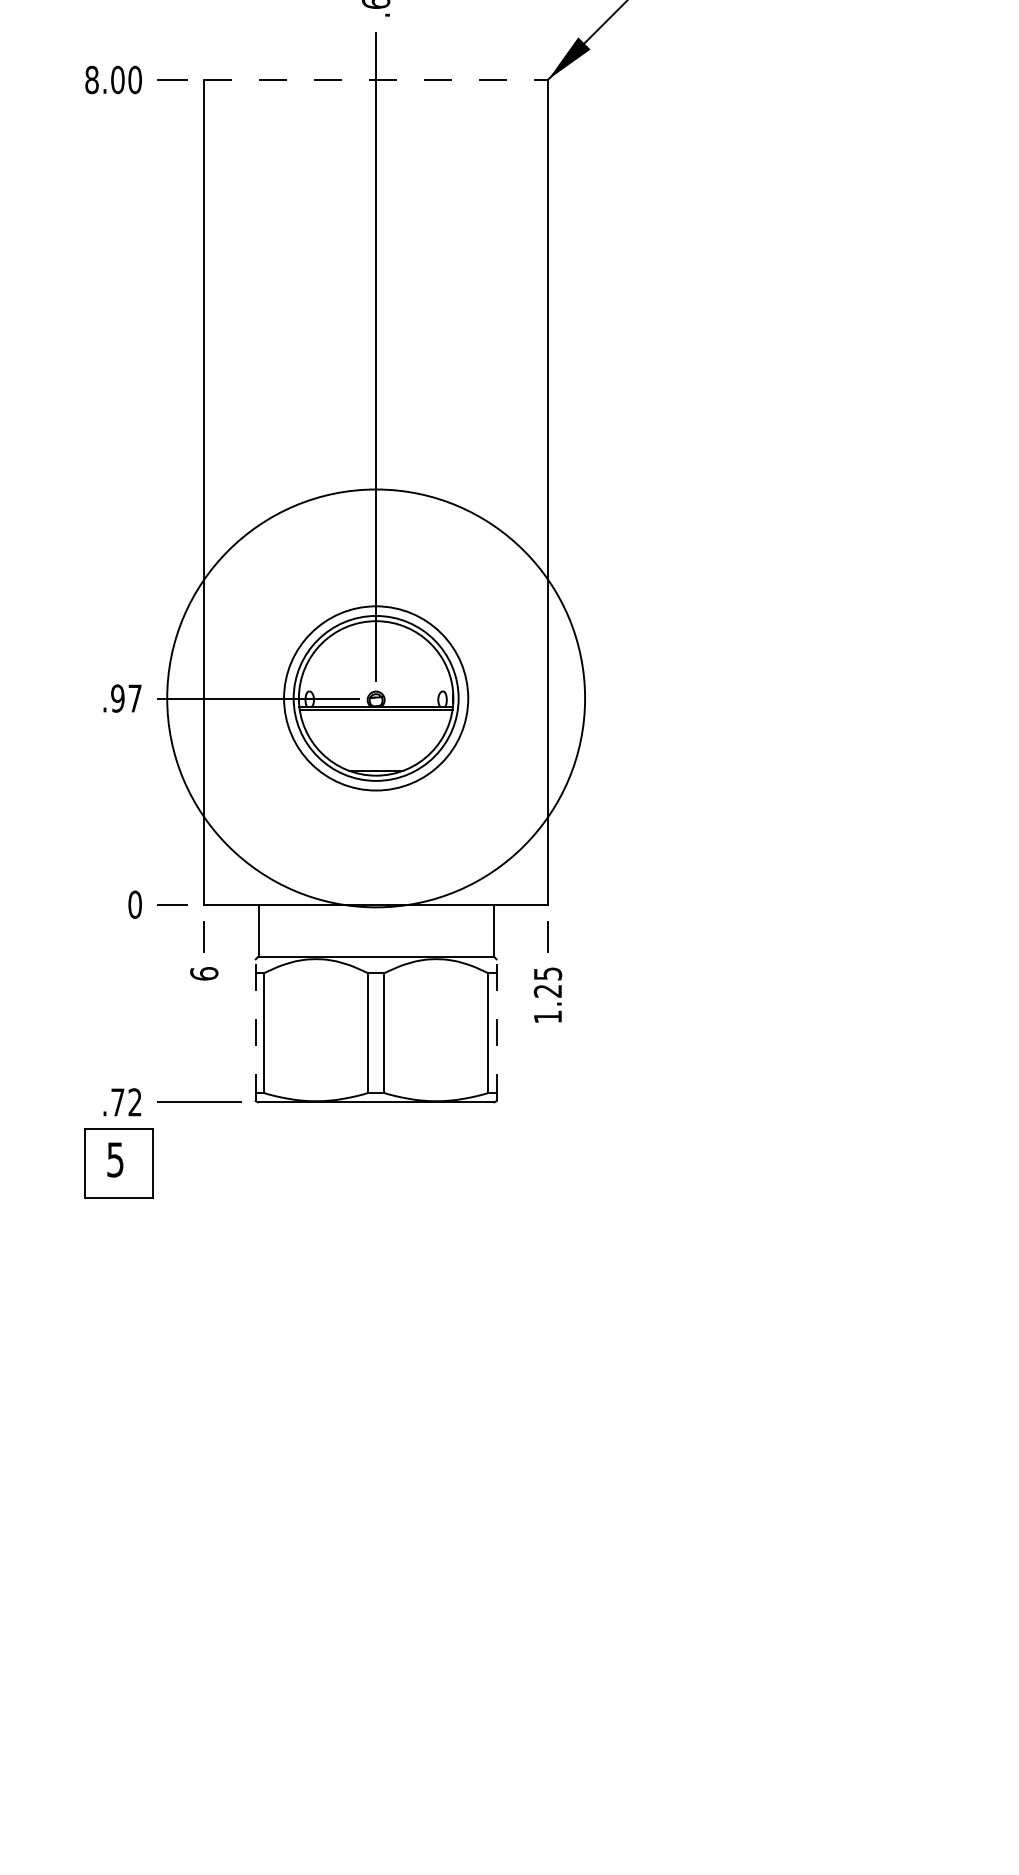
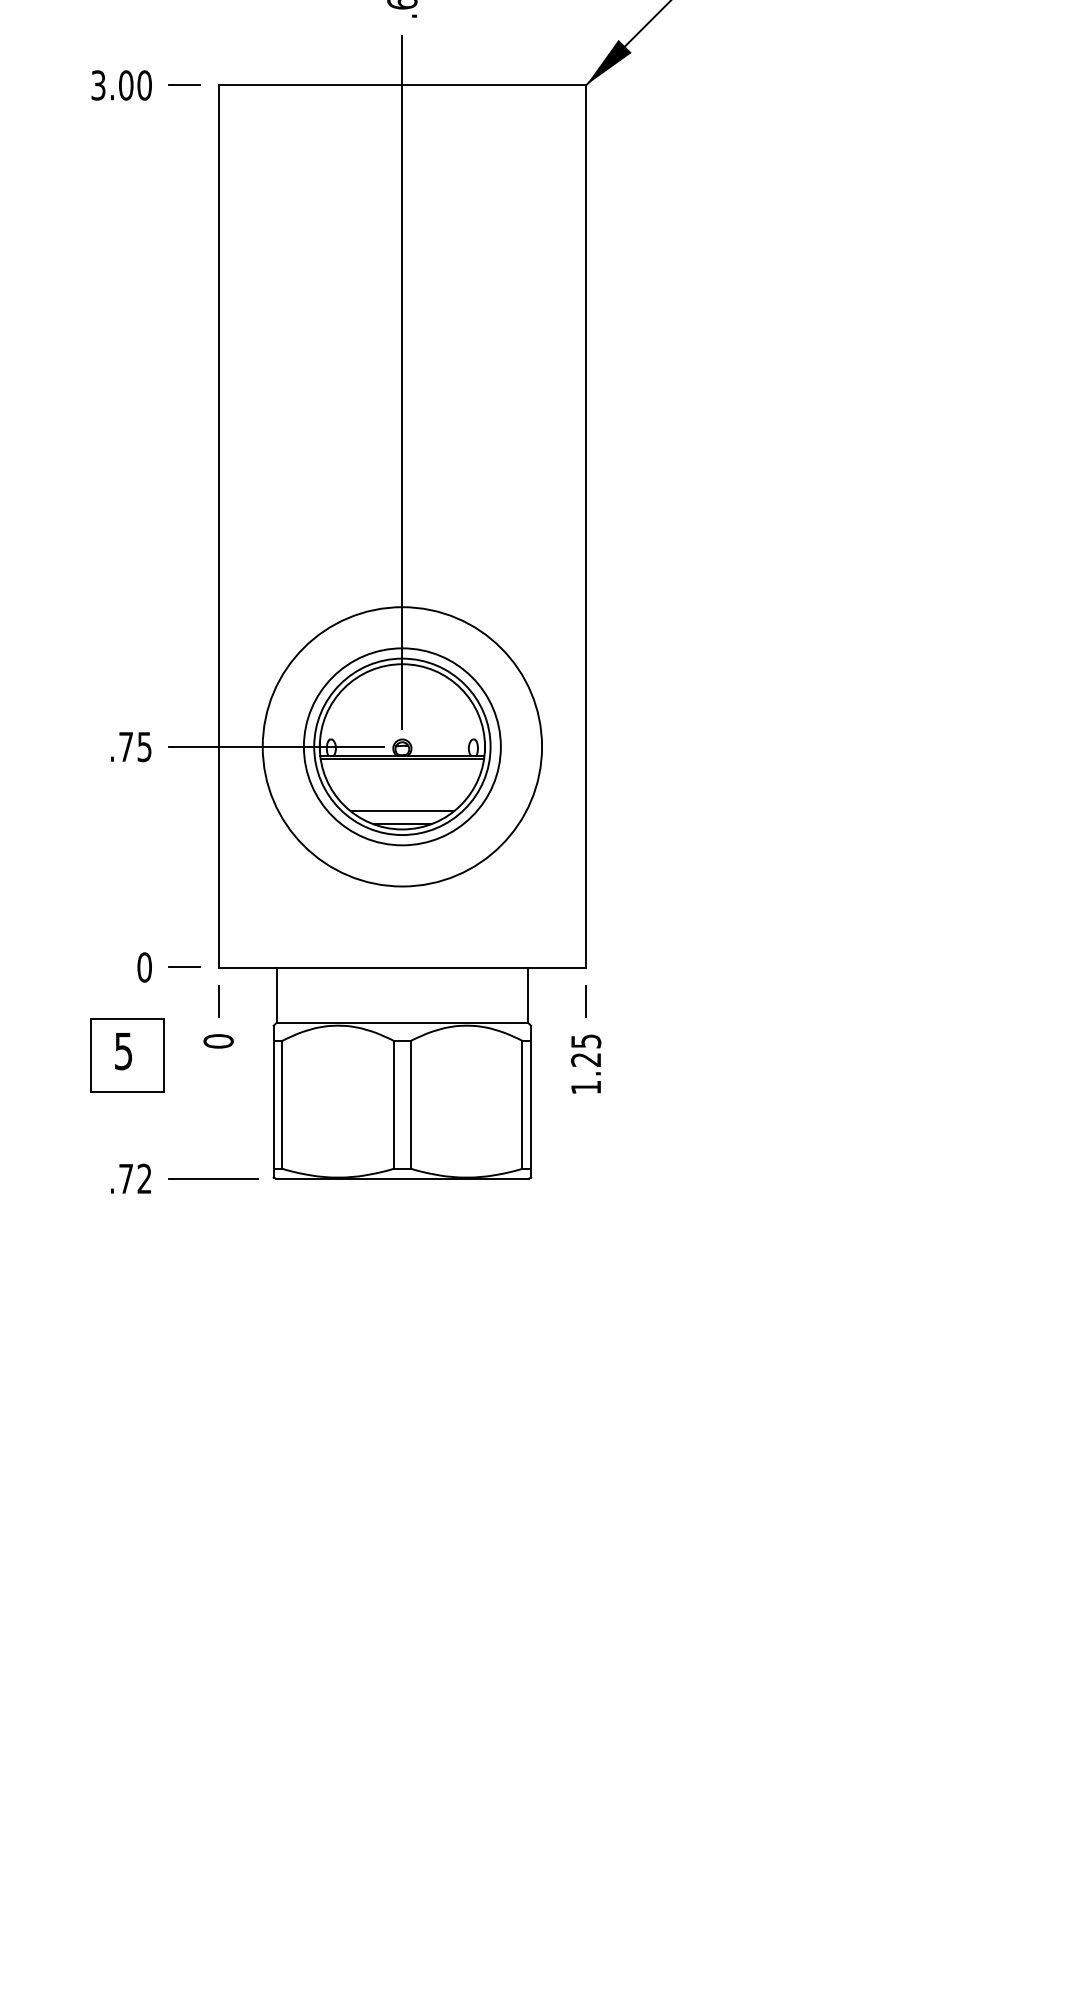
text: (91, 80) -> (98, 85), 8.00 -> 3.00
line: (376, 80) -> (402, 85), dashed -> solid
text: (125, 698) -> (134, 746), .97 -> .75
circle: (376, 698) -> (402, 746), size x0.62
line: (376, 758) -> (402, 811), added
text: (204, 973) -> (218, 1041), 6 -> 0
line: (255, 1030) -> (273, 1101), dashed -> solid
line: (496, 1030) -> (531, 1101), dashed -> solid
part: (119, 1163) -> (127, 1055), moved

